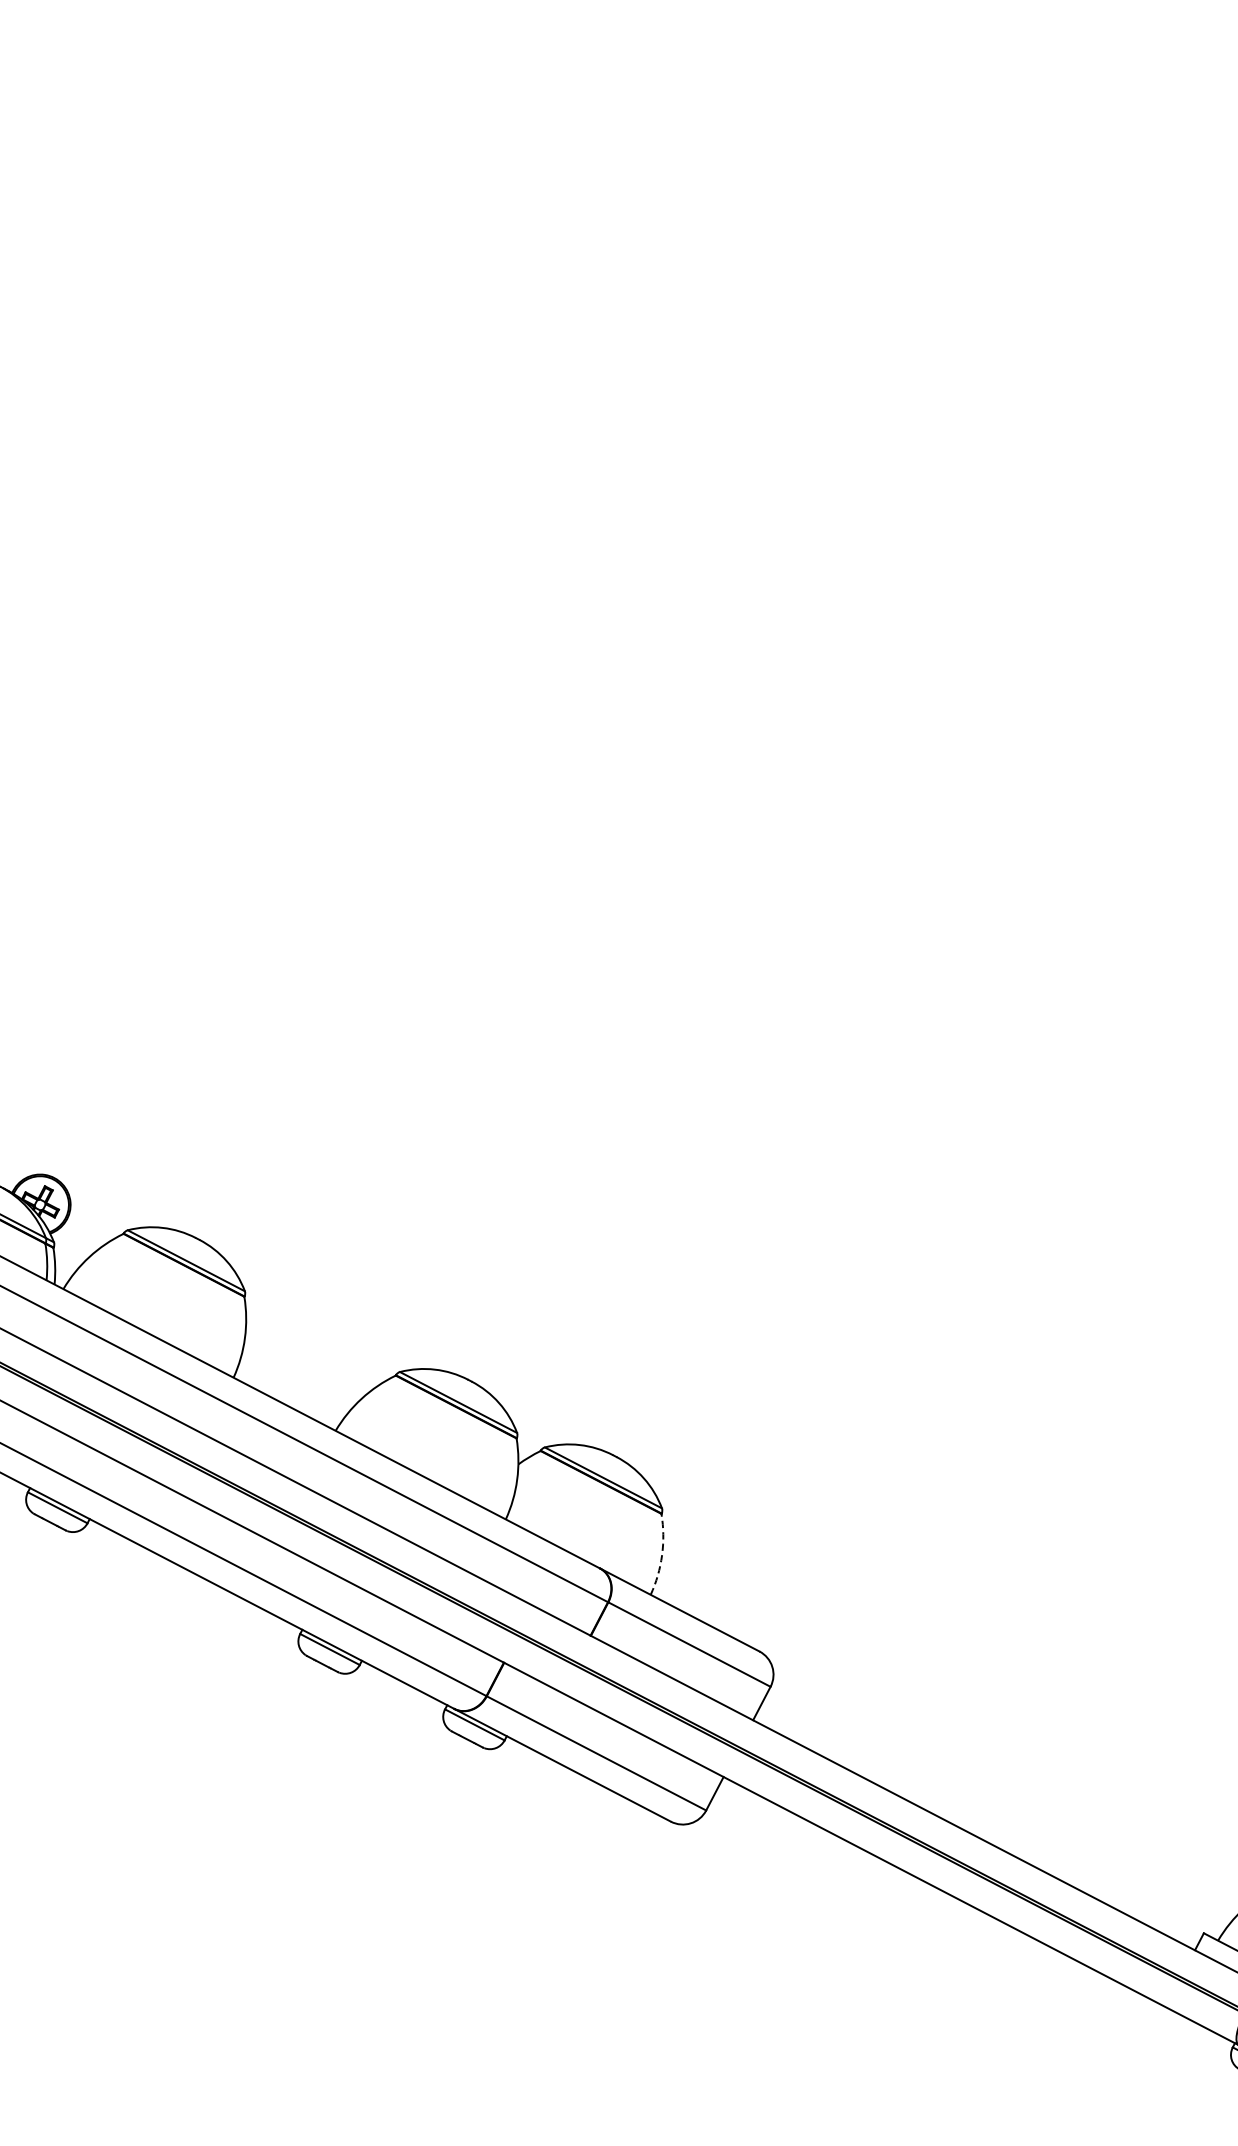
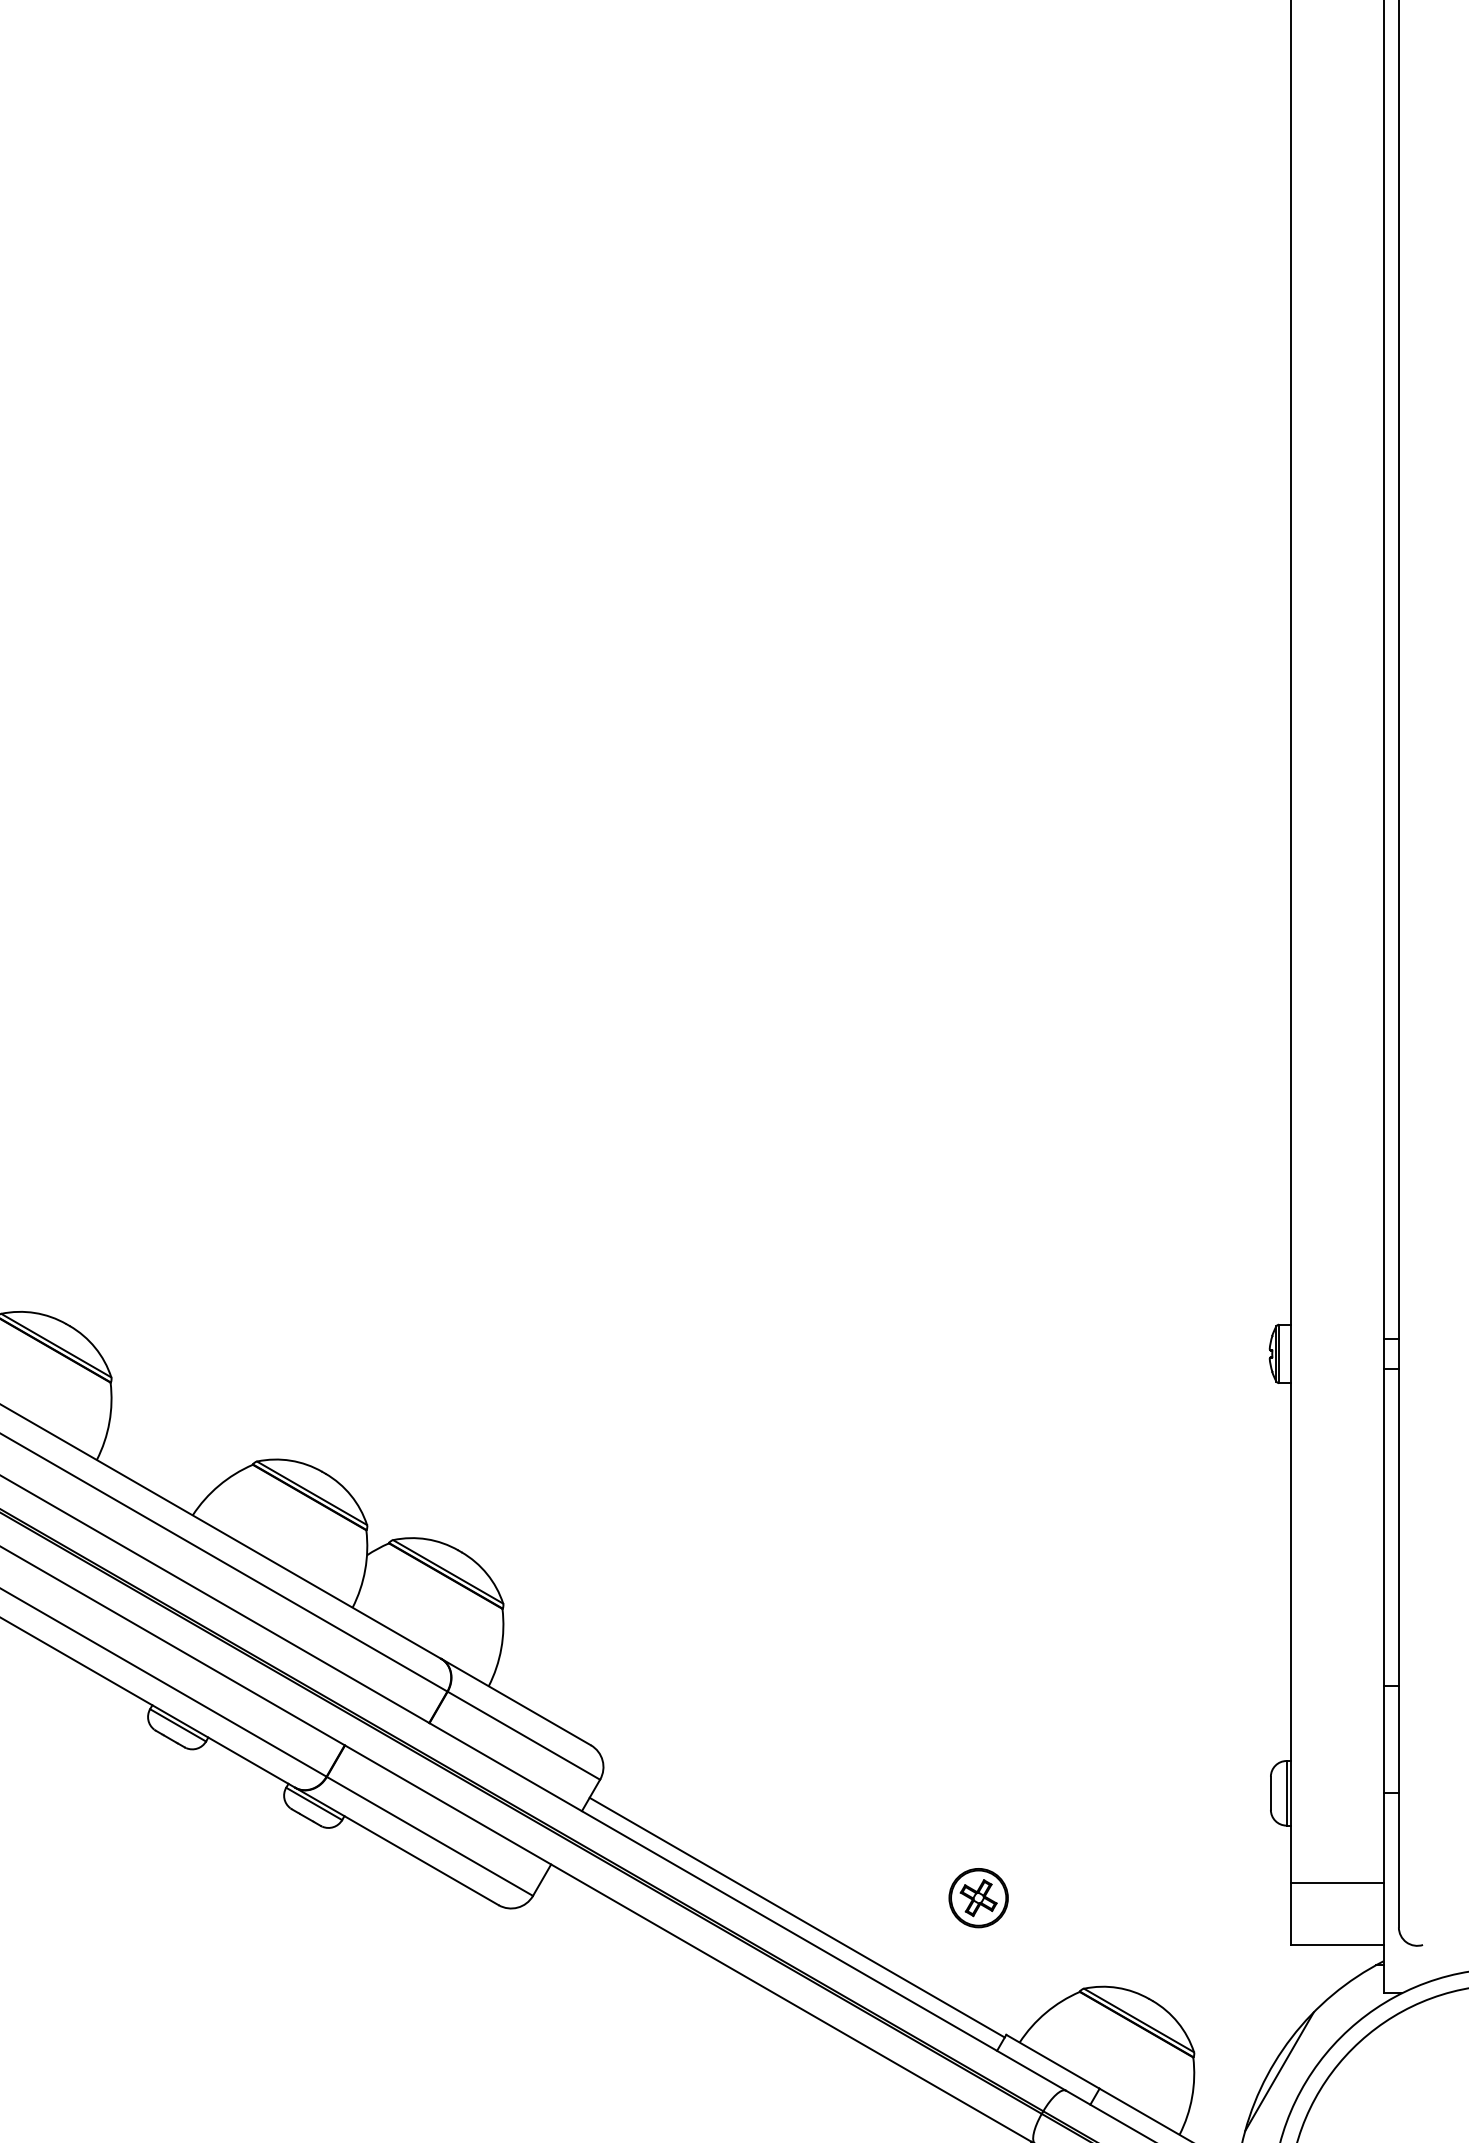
arc: (662, 1555) -> (501, 1648), dashed -> solid
part: (1168, 1792) -> (978, 1898), added
line: (980, 1820) -> (796, 1917), added

